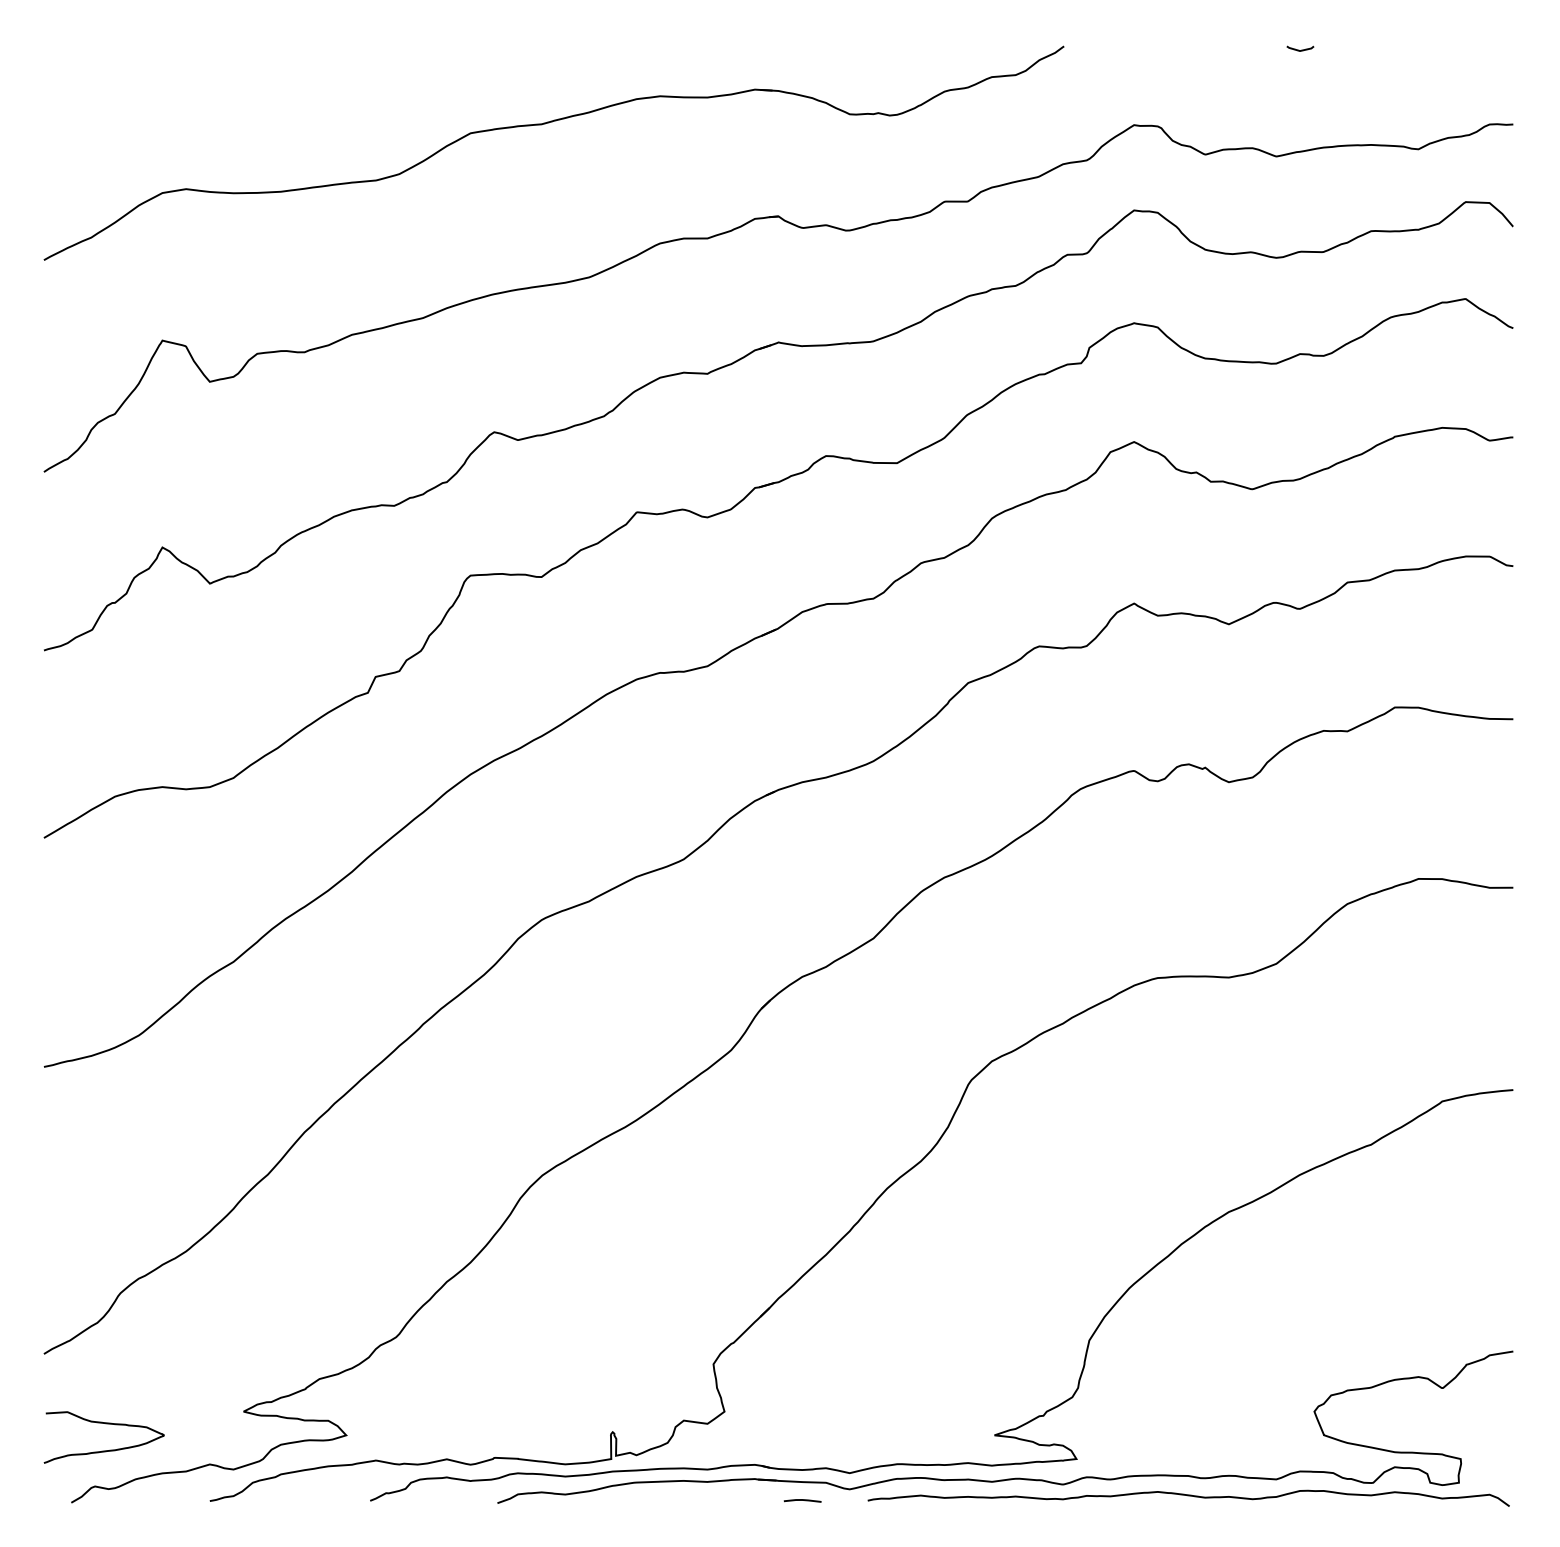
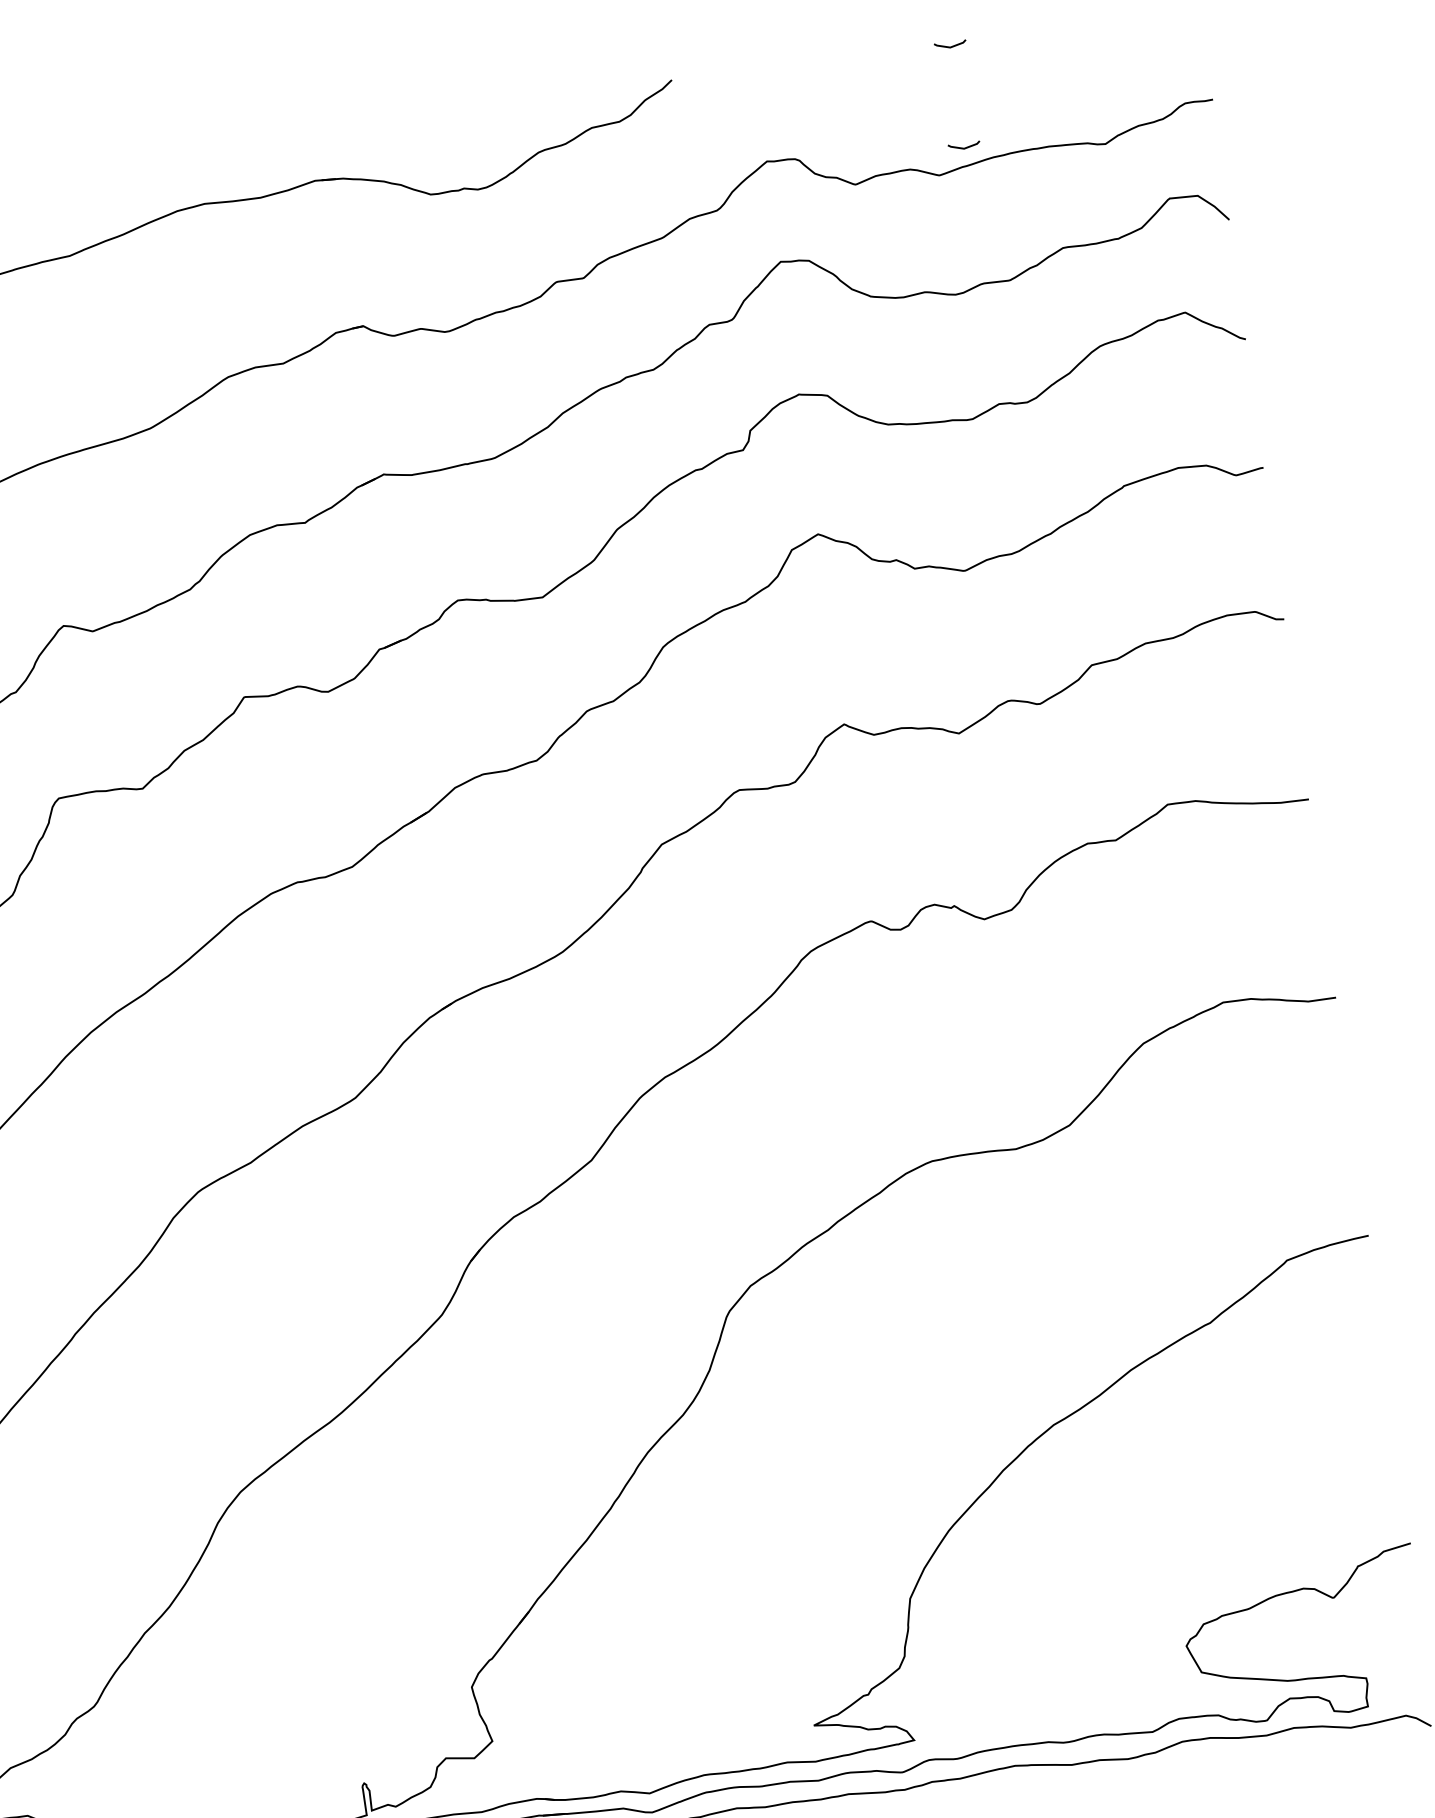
line: (1301, 135) -> (965, 146), added

